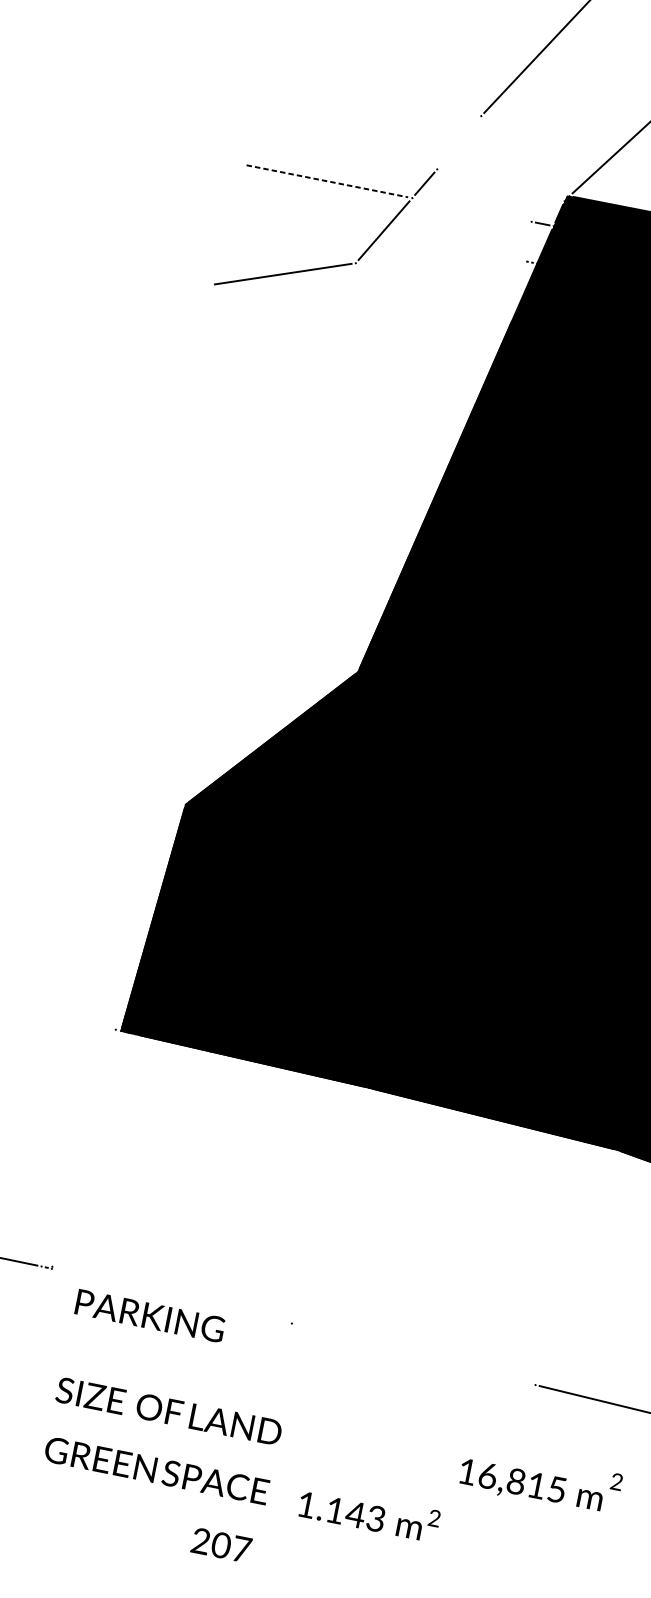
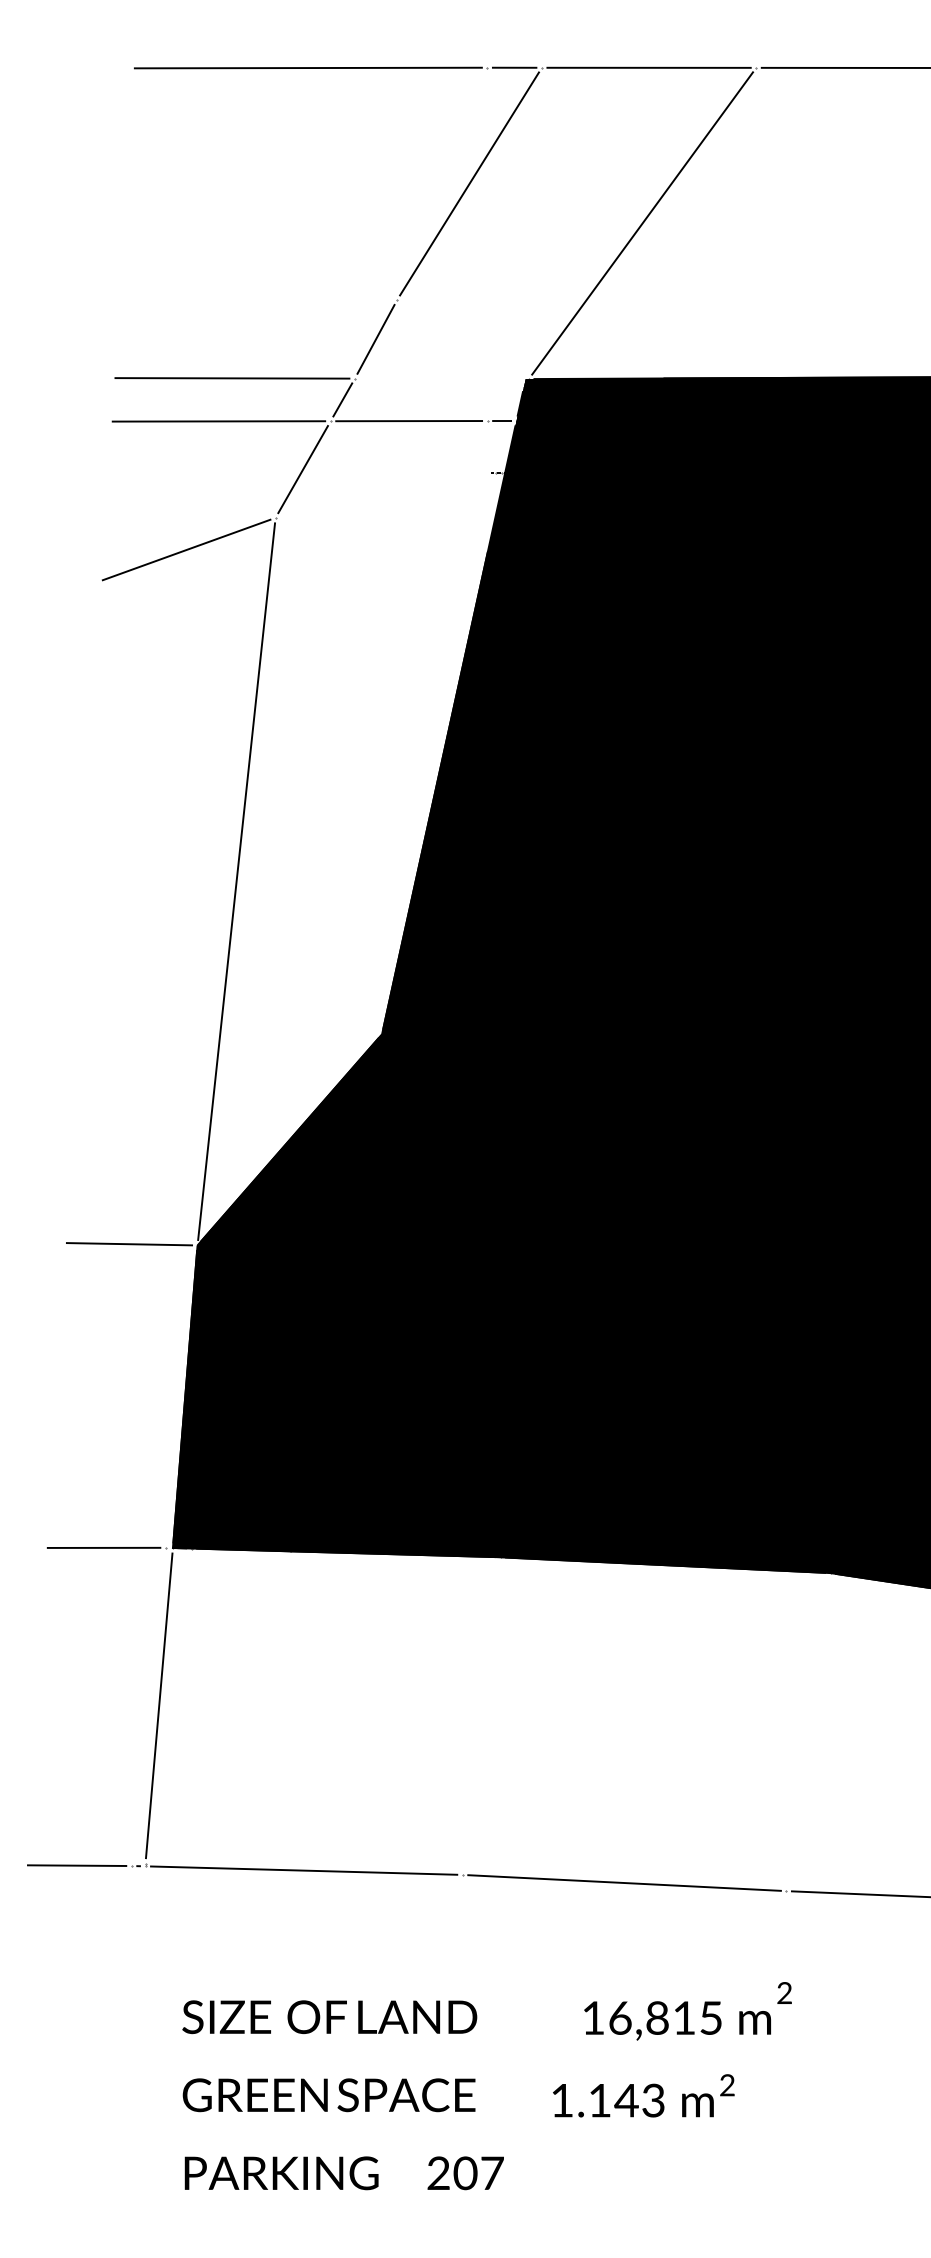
line: (458, 142) -> (375, 338), added
line: (344, 150) -> (232, 378), added
line: (327, 181) -> (219, 421), dashed -> solid
line: (472, 210) -> (409, 421), added
line: (270, 533) -> (236, 881), added
line: (134, 793) -> (129, 1244), added
line: (68, 1019) -> (103, 1547), added
line: (87, 1148) -> (159, 1705), added
line: (172, 1296) -> (304, 1870), added
text: (150, 1316) -> (281, 2173), moved
line: (413, 1353) -> (624, 1882), added
text: (540, 1481) -> (687, 2011), moved
text: (369, 1513) -> (643, 2095), moved
text: (221, 1545) -> (465, 2173), moved

